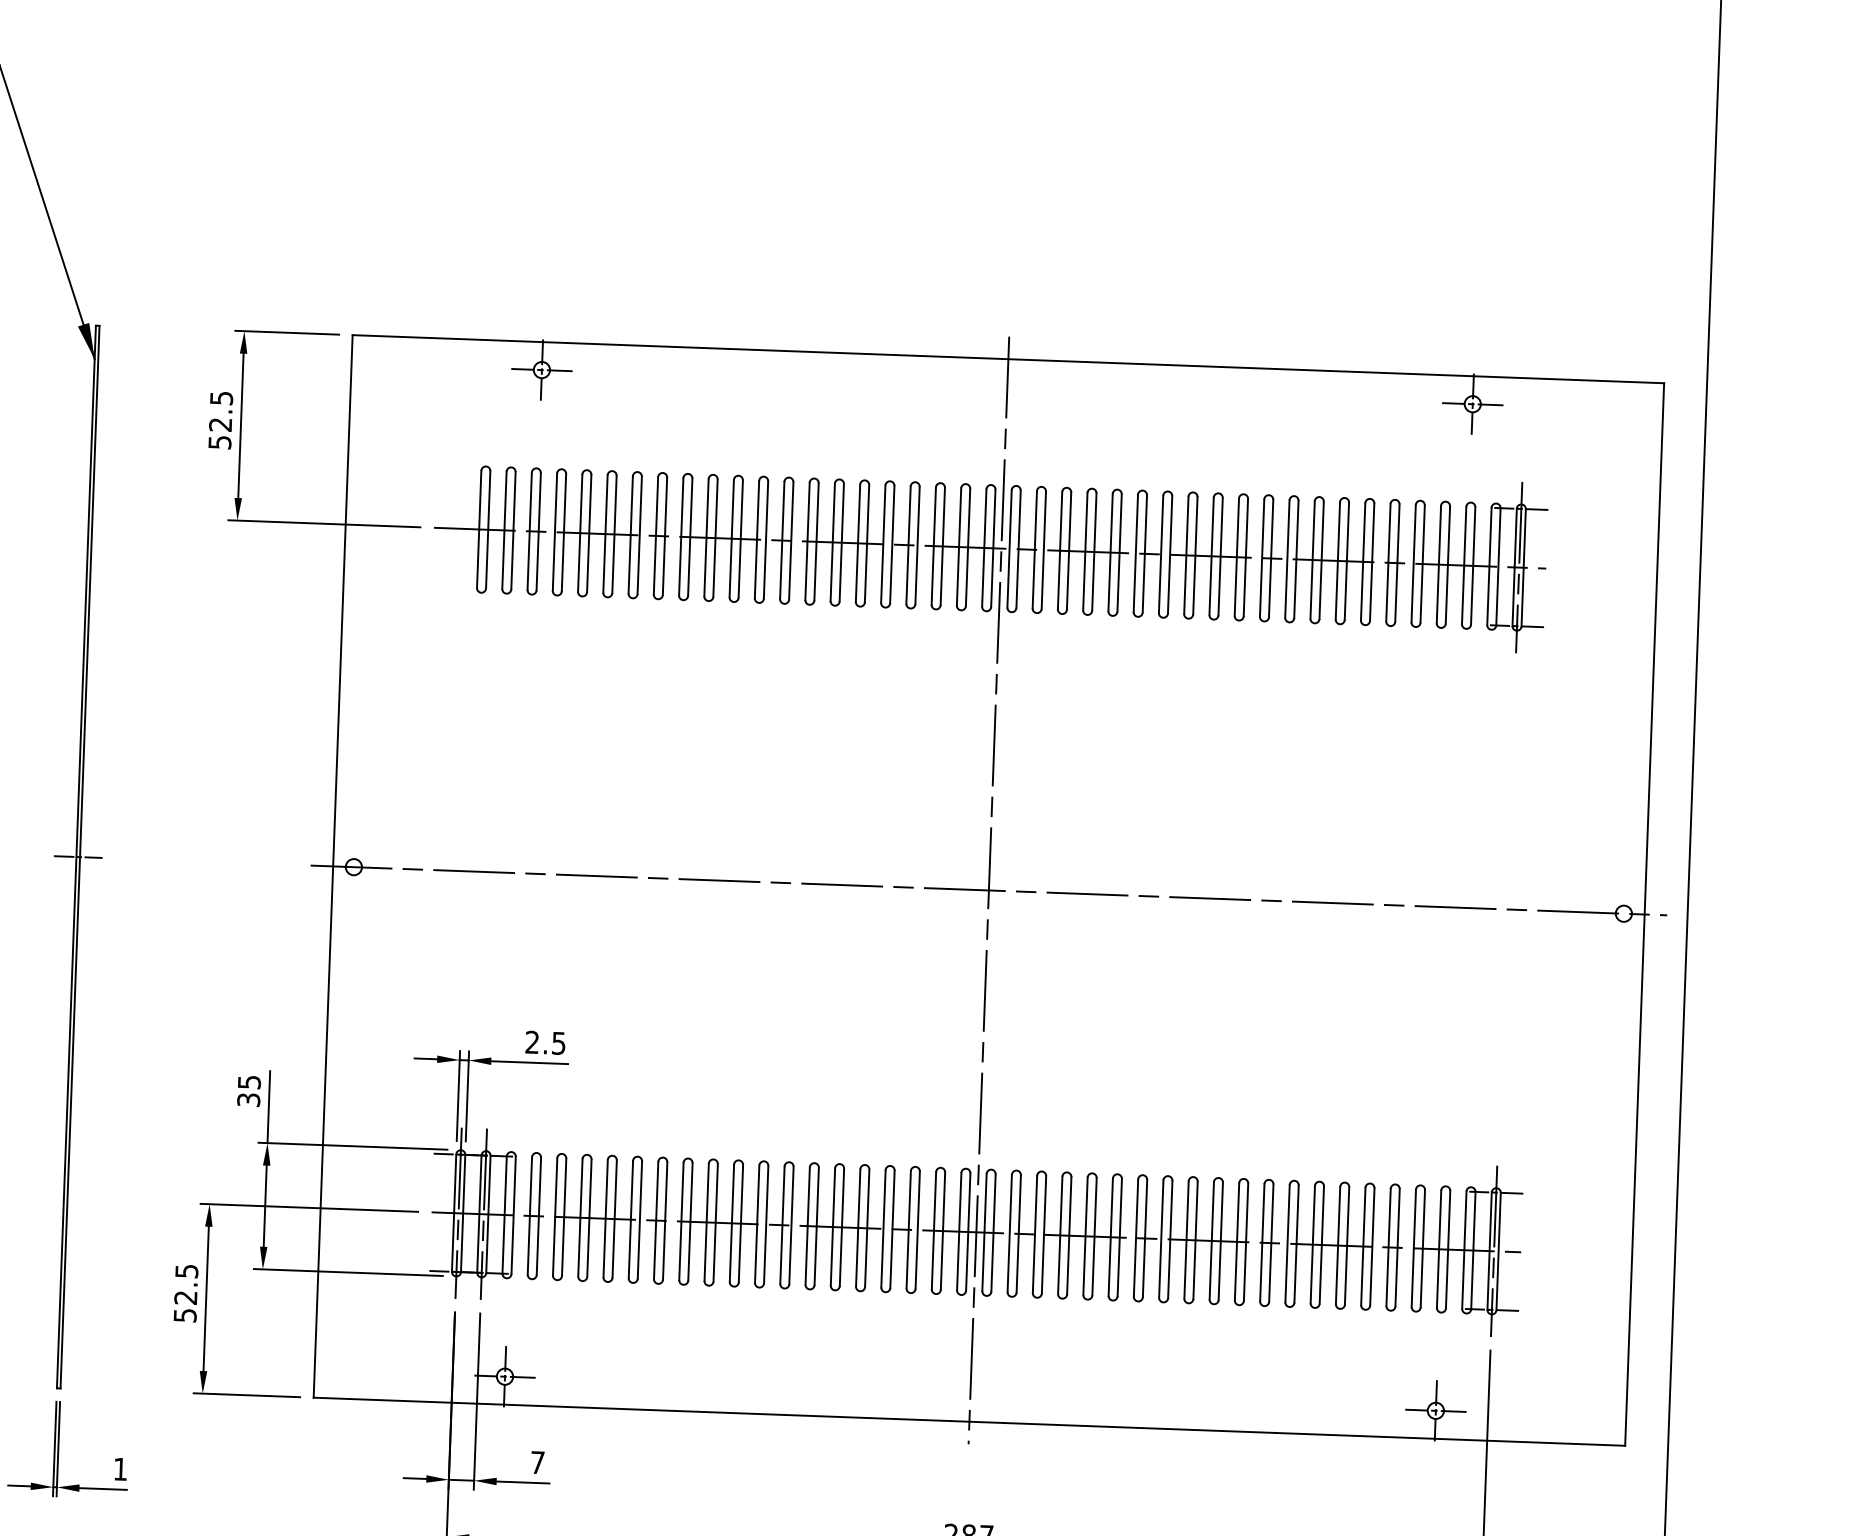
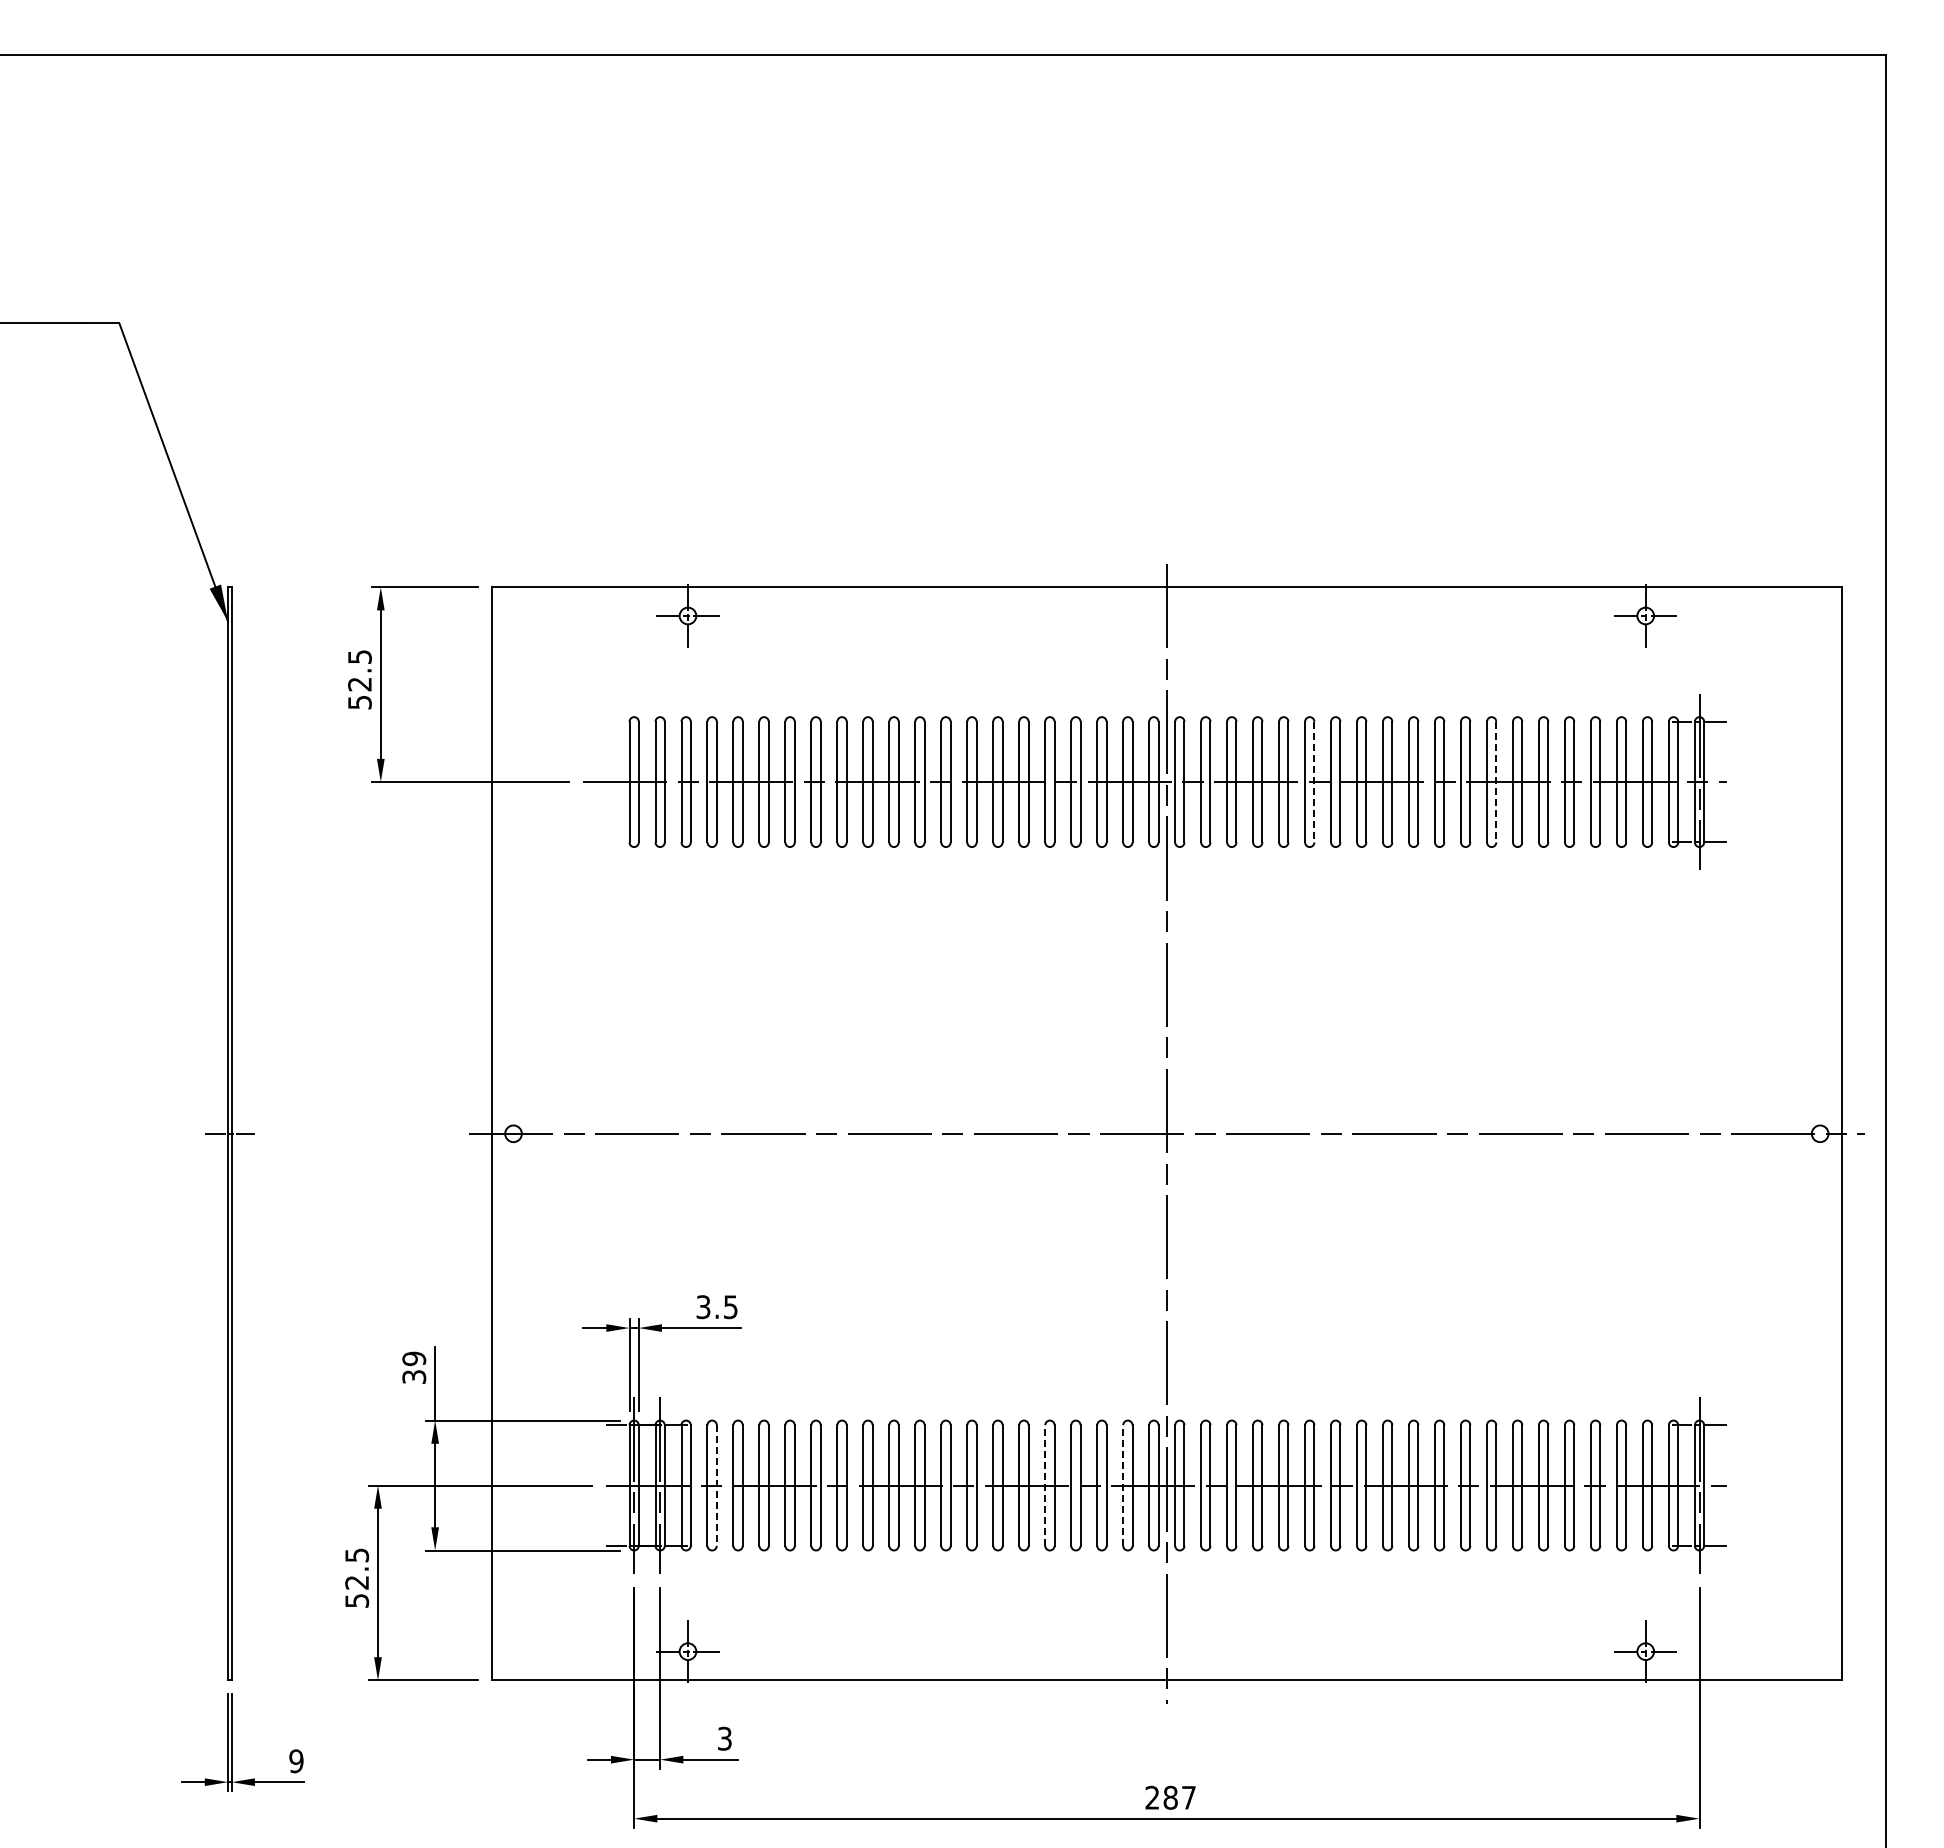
line: (1144, 554) -> (1314, 782), solid -> dashed
line: (1321, 560) -> (1496, 782), solid -> dashed
text: (532, 1042) -> (703, 1307), 2.5 -> 3.5
text: (248, 1081) -> (413, 1358), 35 -> 39
line: (538, 1217) -> (716, 1486), solid -> dashed
line: (858, 1227) -> (1045, 1485), solid -> dashed
line: (934, 1230) -> (1123, 1485), solid -> dashed
text: (537, 1462) -> (724, 1738), 7 -> 3
text: (120, 1469) -> (296, 1761), 1 -> 9

